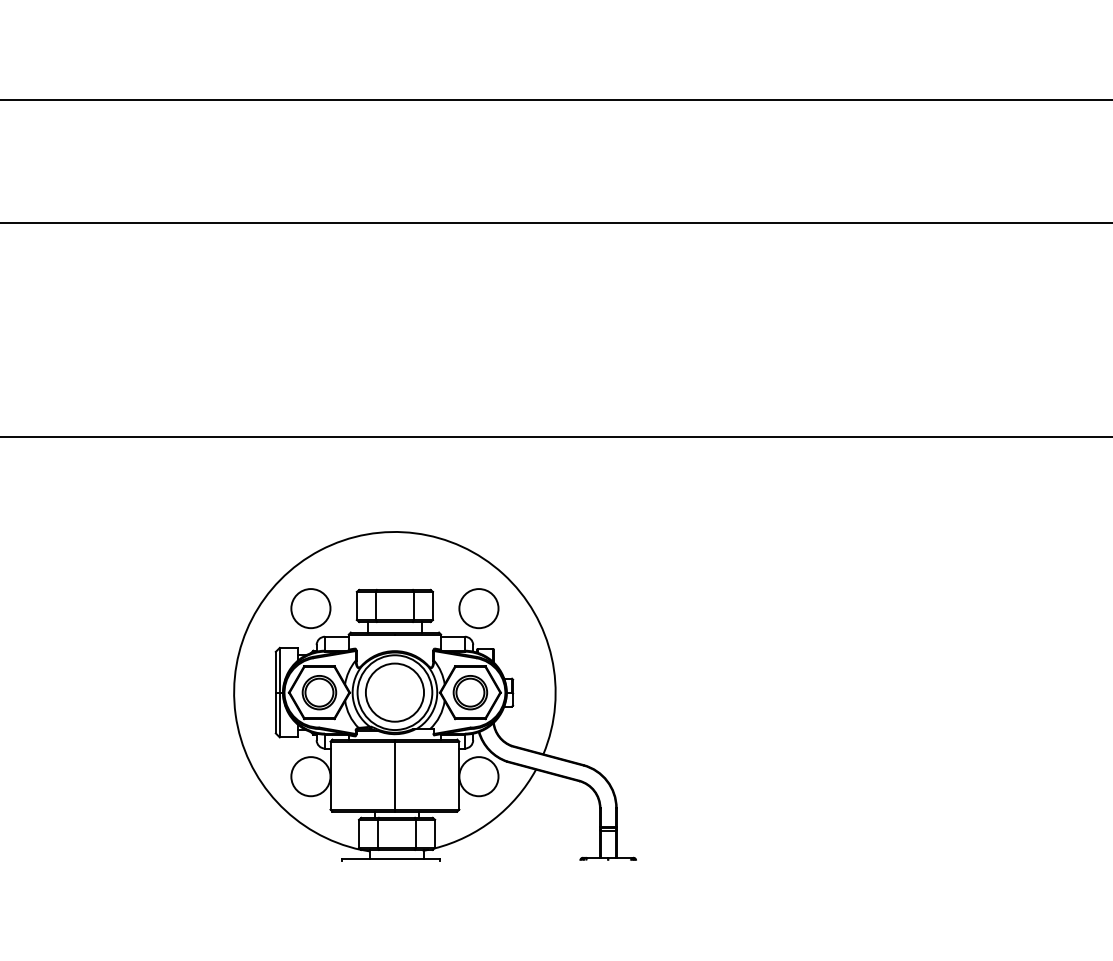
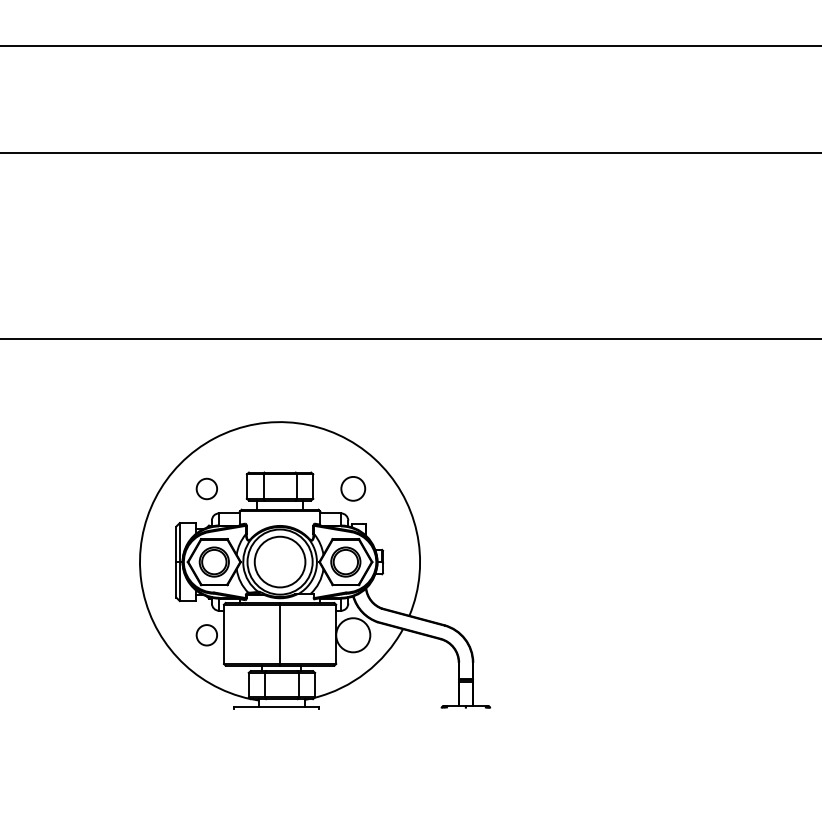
circle: (310, 608) -> (206, 488), size x0.6
circle: (478, 608) -> (352, 488), size x0.7
circle: (310, 776) -> (206, 635), size x0.6

